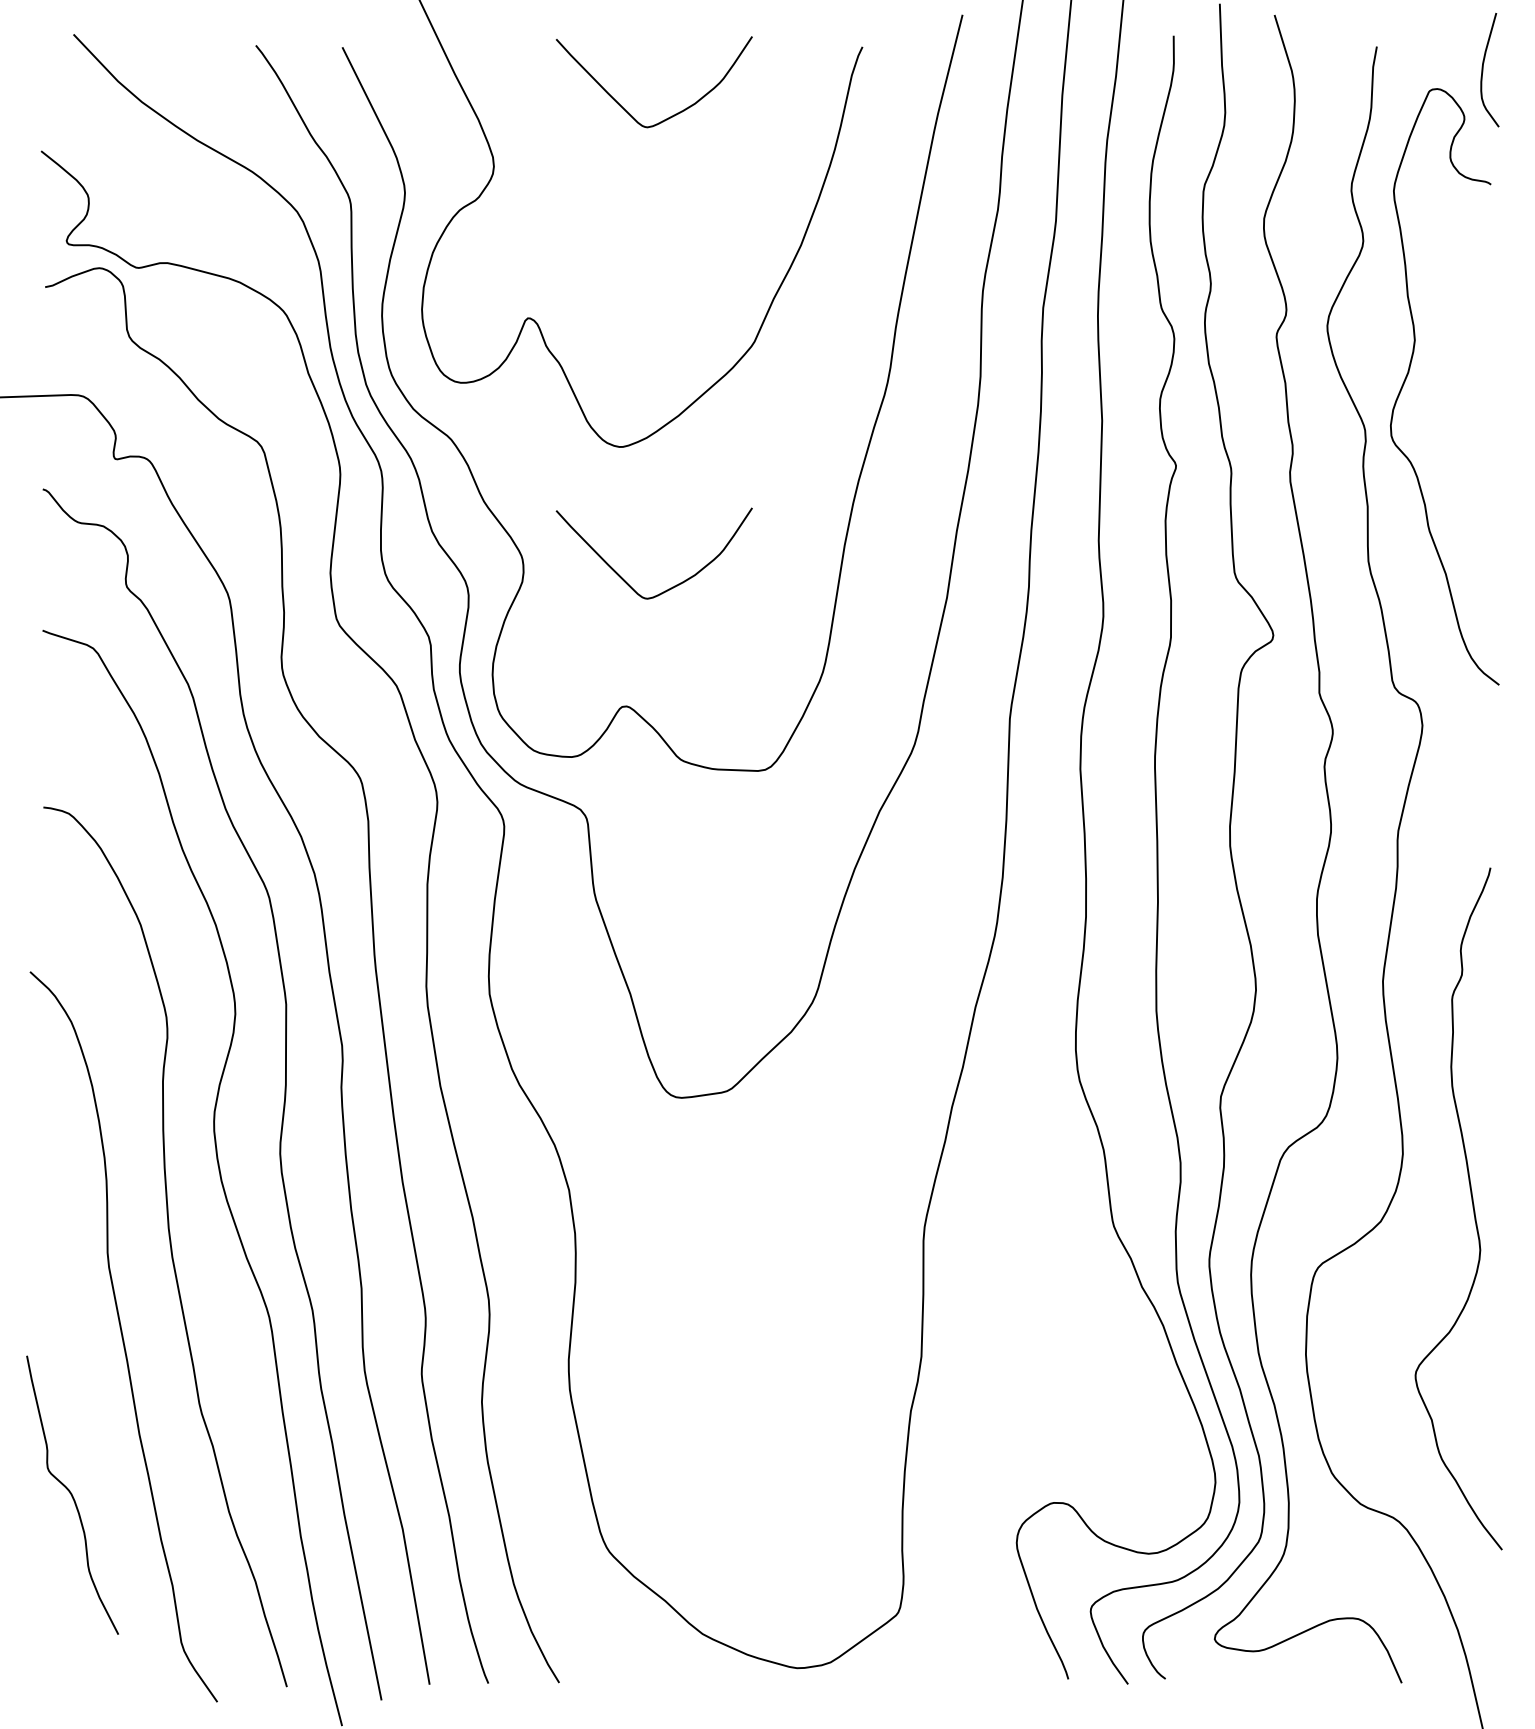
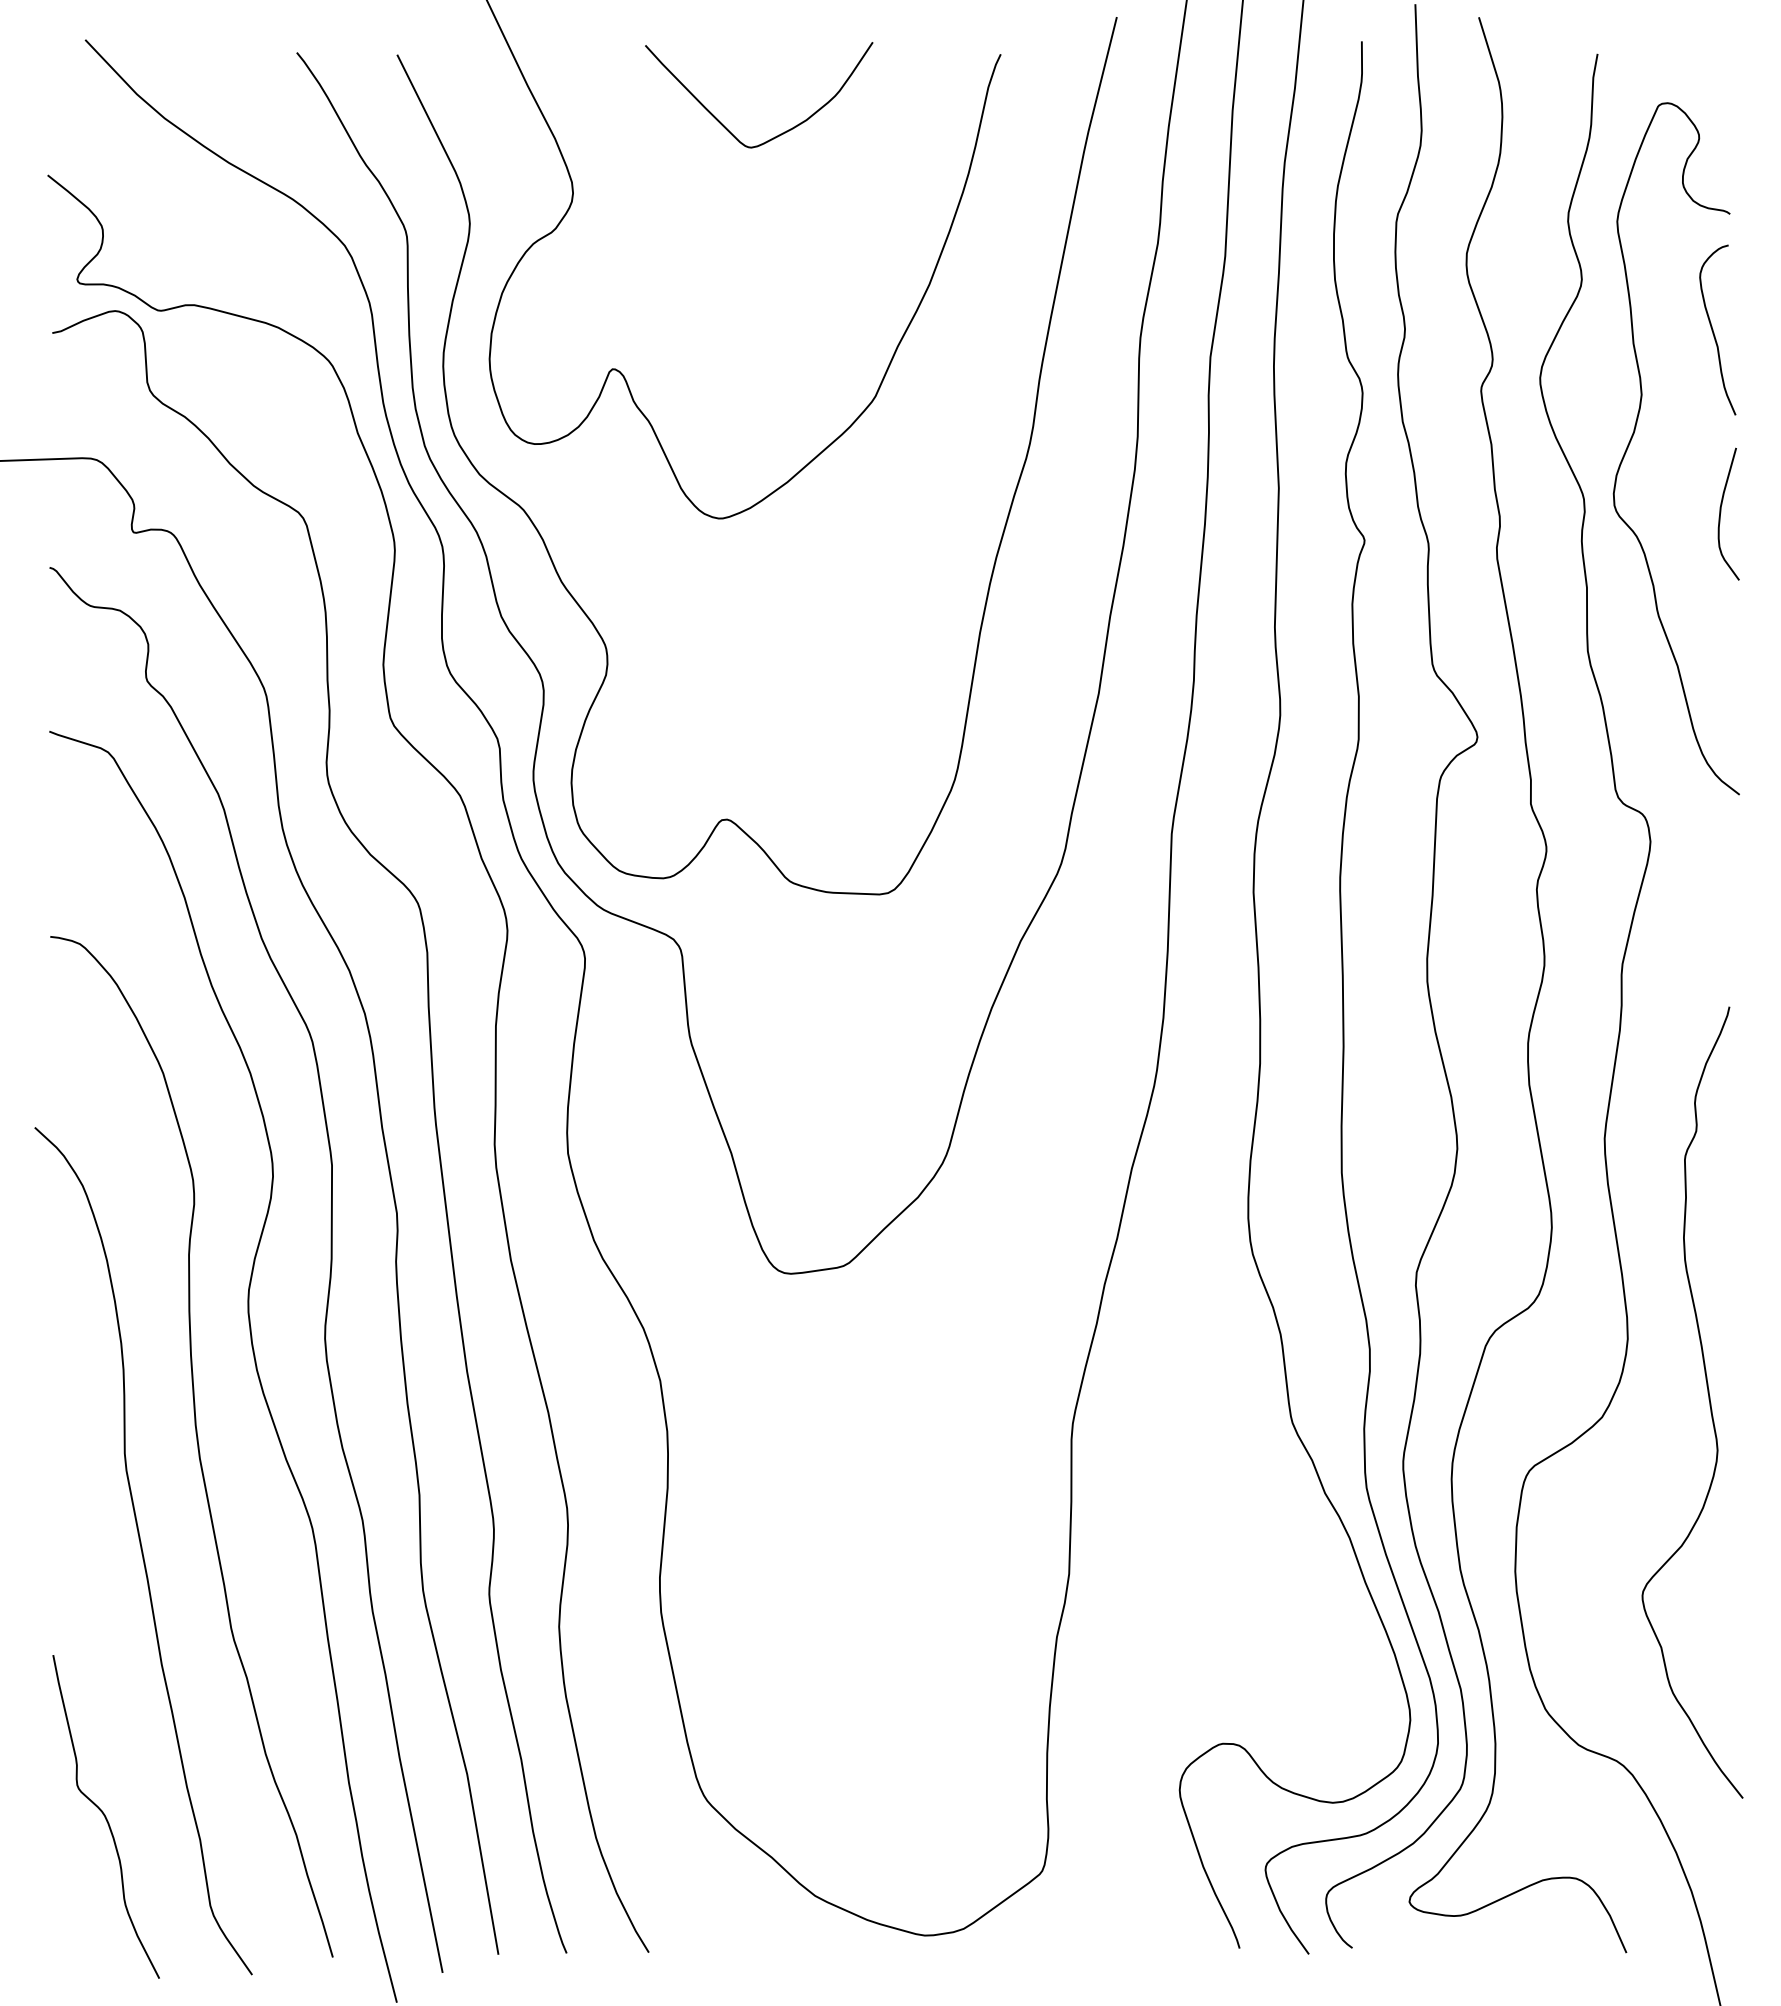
curve: (1483, 68) -> (1721, 512), moved
curve: (1476, 284) -> (1713, 329), added
curve: (670, 587) -> (778, 681), removed
curve: (72, 1494) -> (105, 1816), moved

